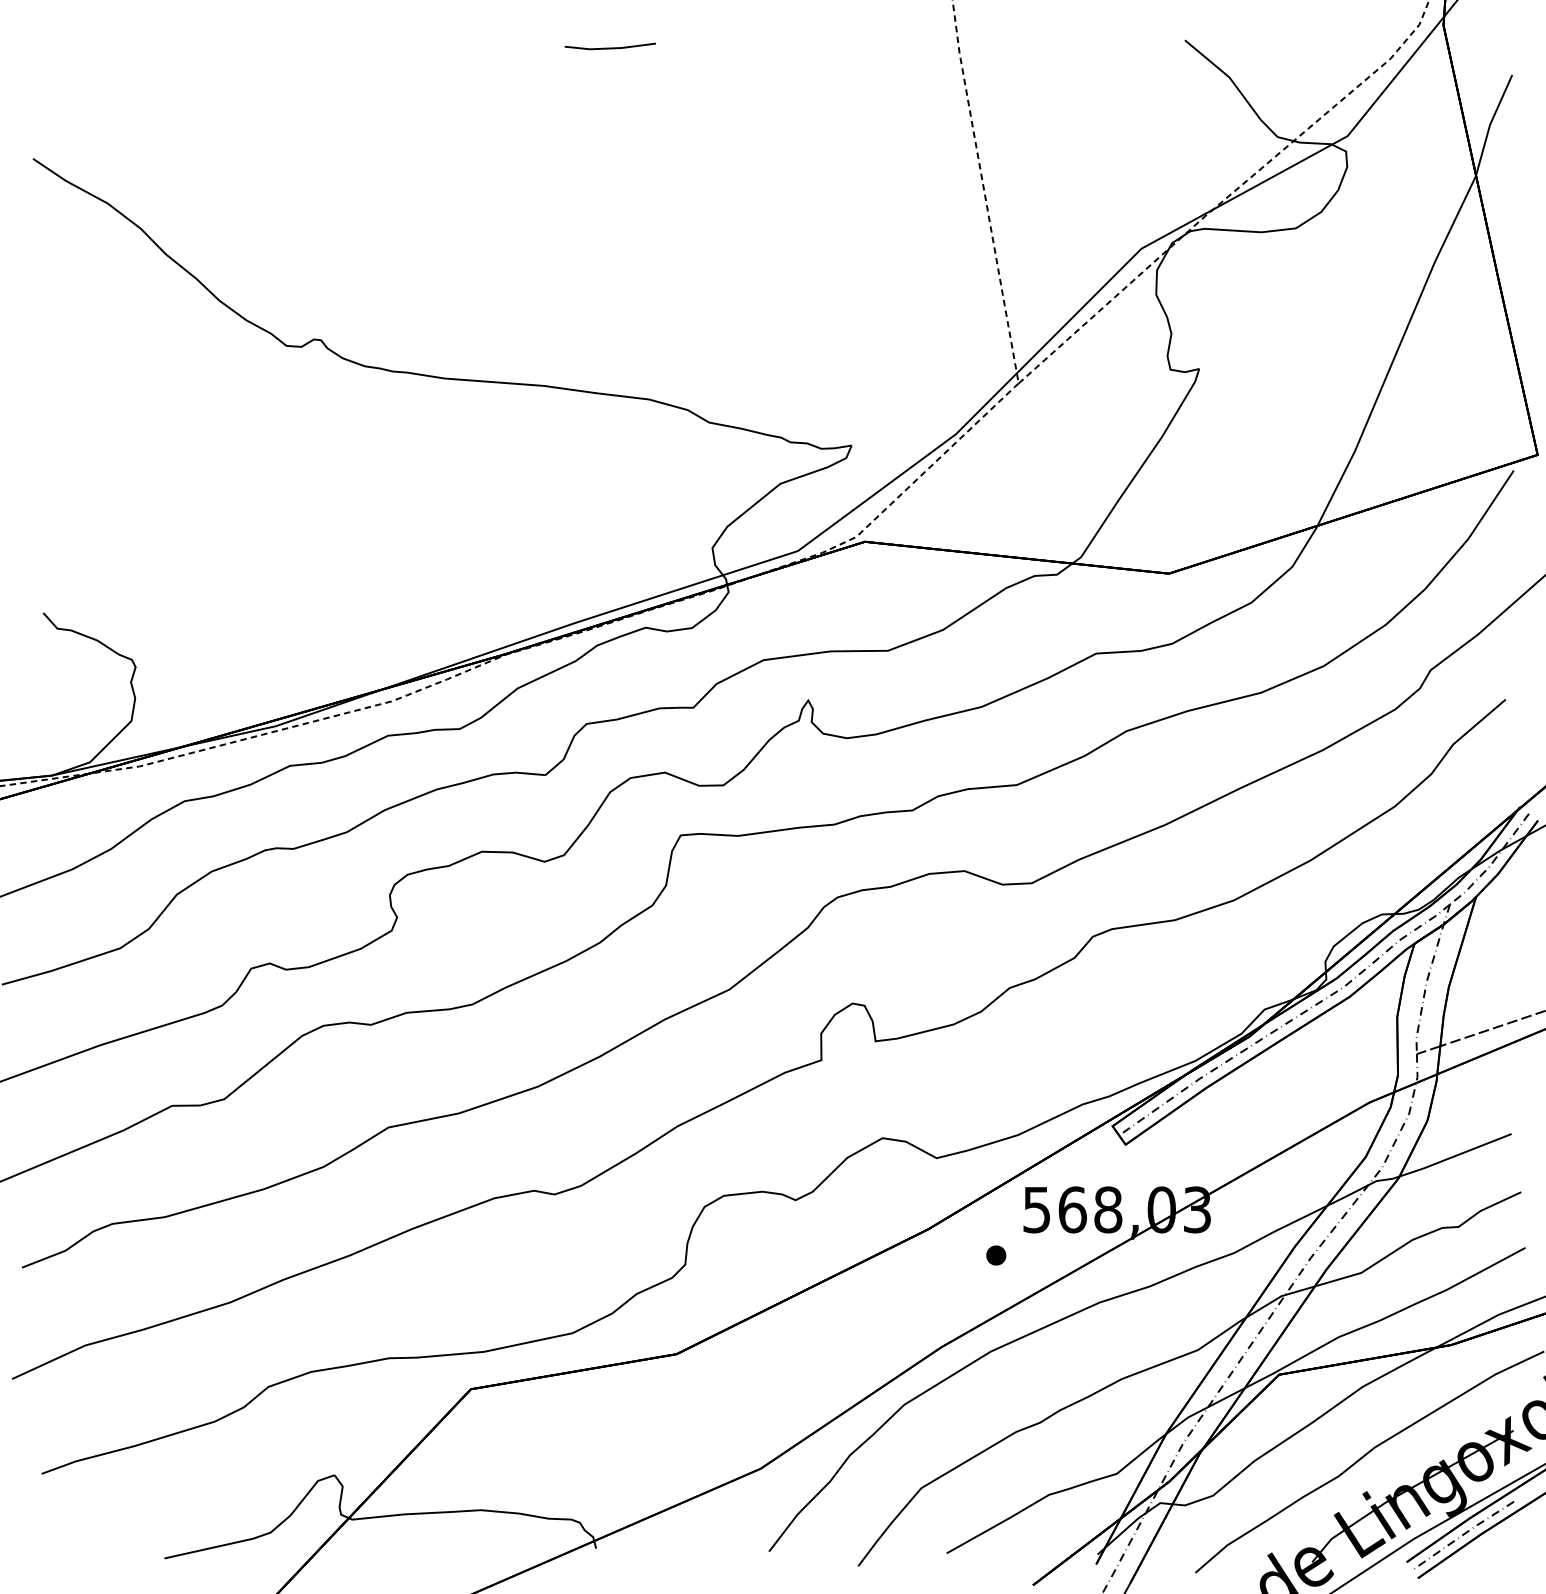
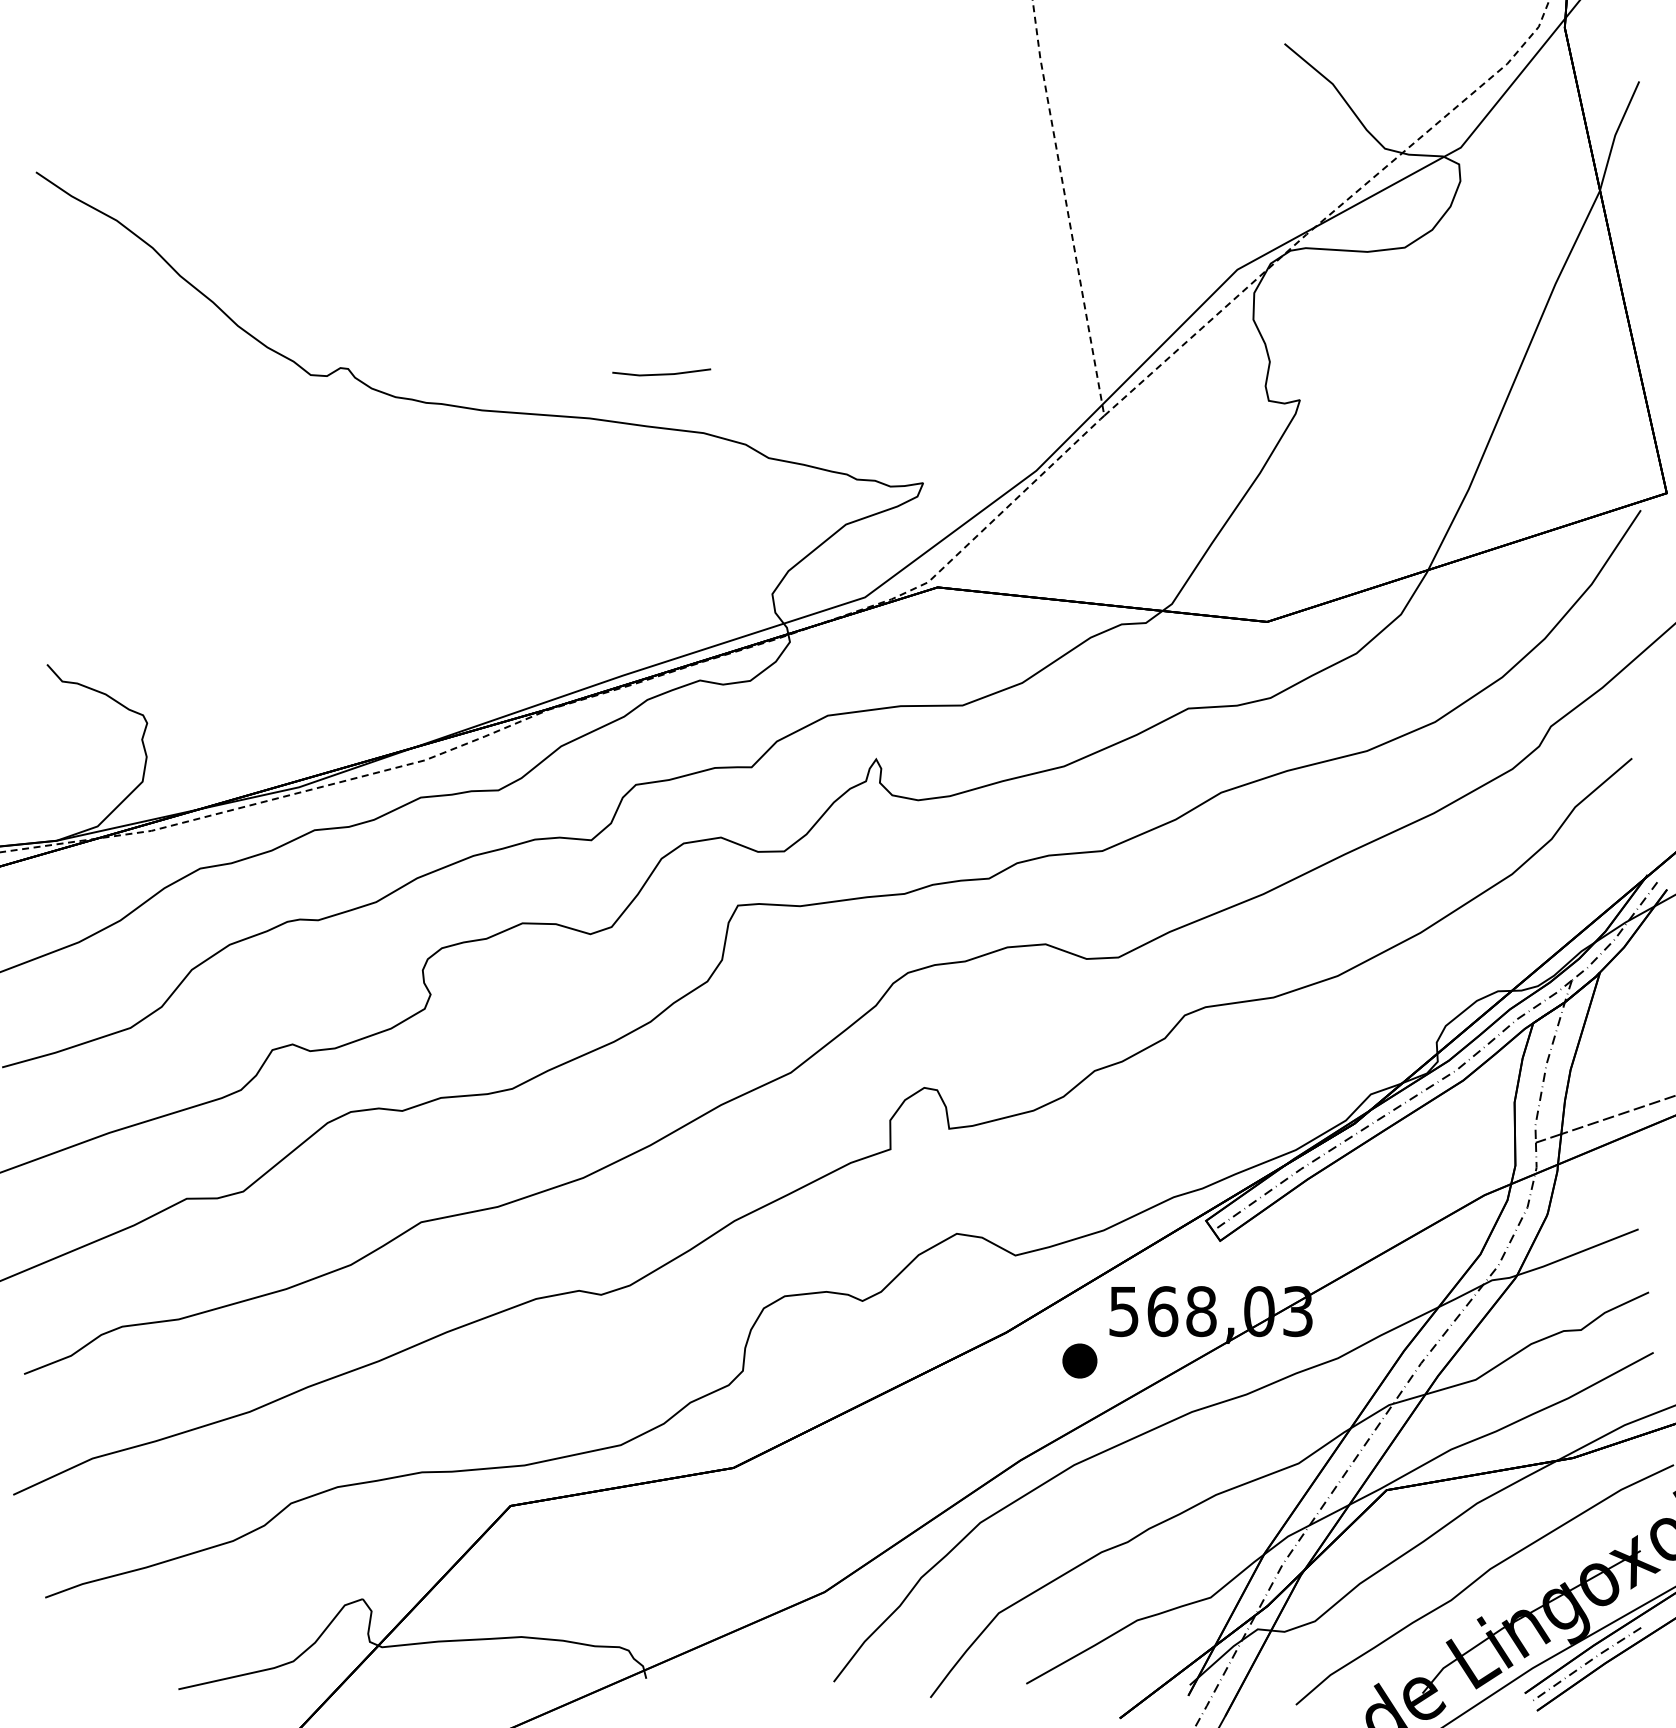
line: (609, 47) -> (660, 373), moved
part: (996, 1255) -> (1080, 1360), size x1.6

